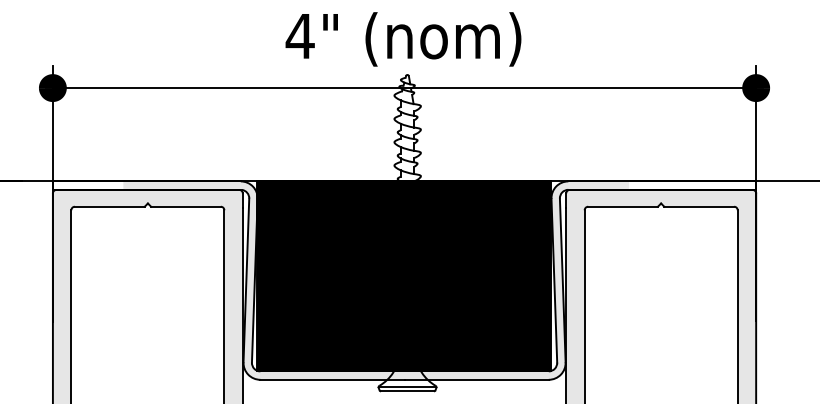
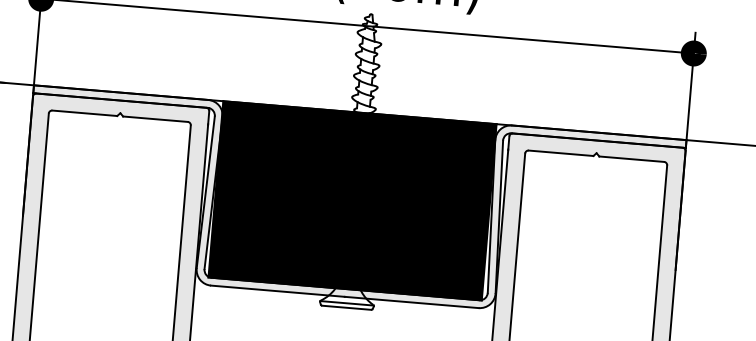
fill: (87, 185) -> (65, 91), added
fill: (692, 185) -> (627, 138), added

